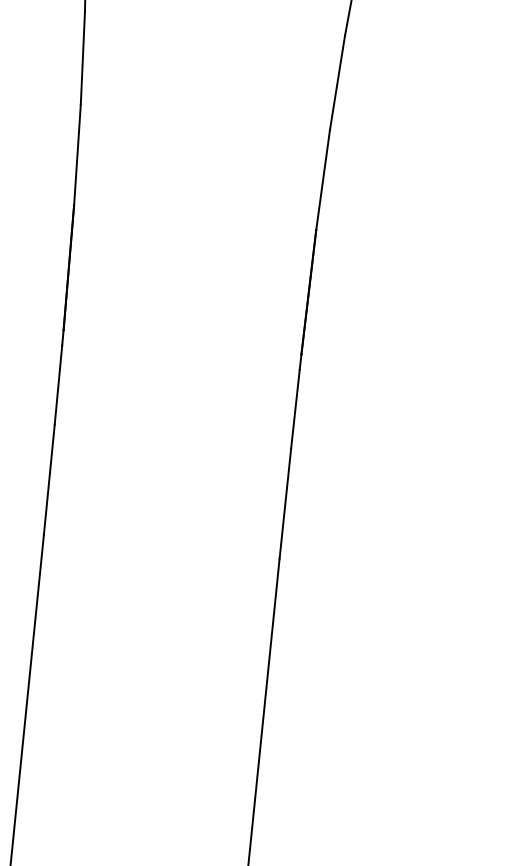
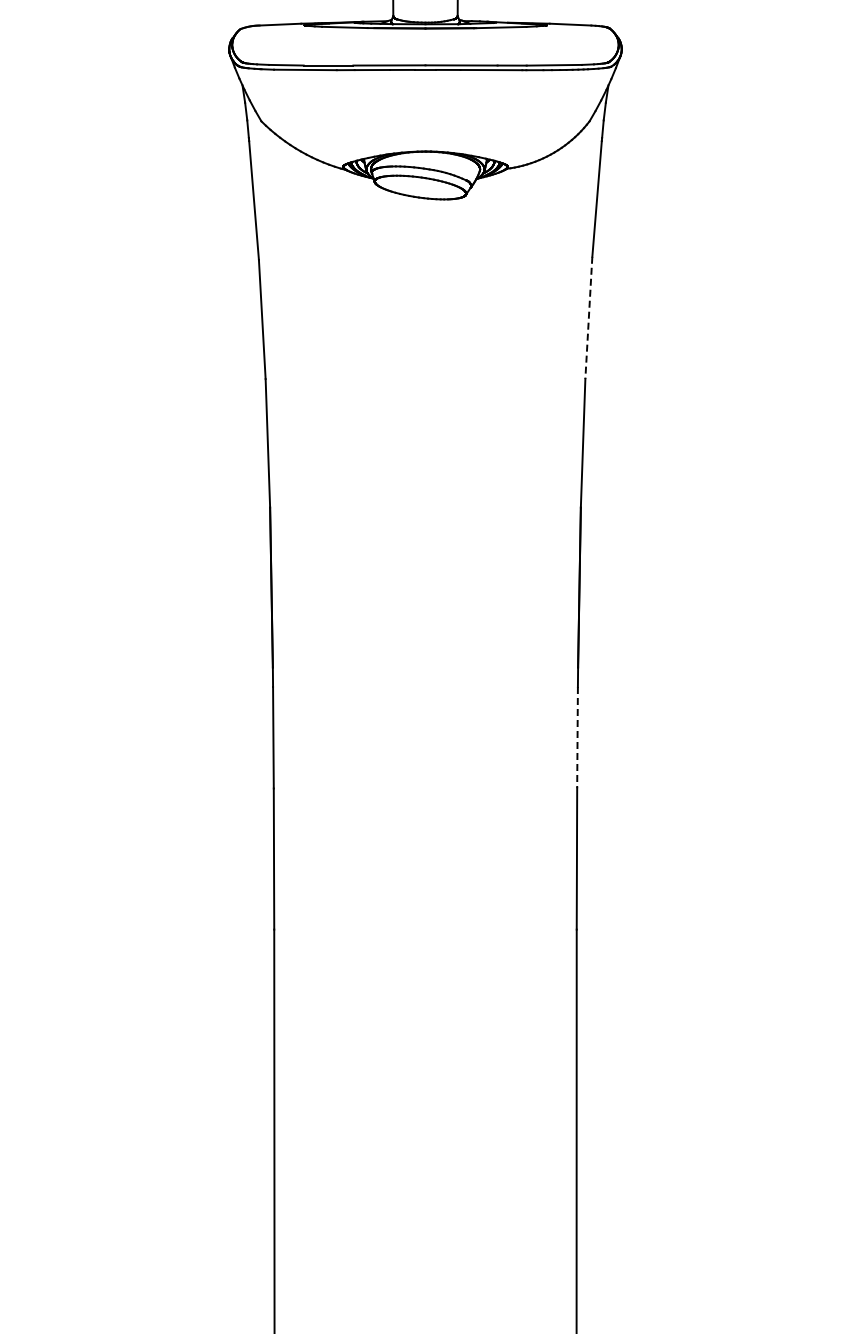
line: (337, 83) -> (588, 318), solid -> dashed
line: (295, 408) -> (577, 737), solid -> dashed

